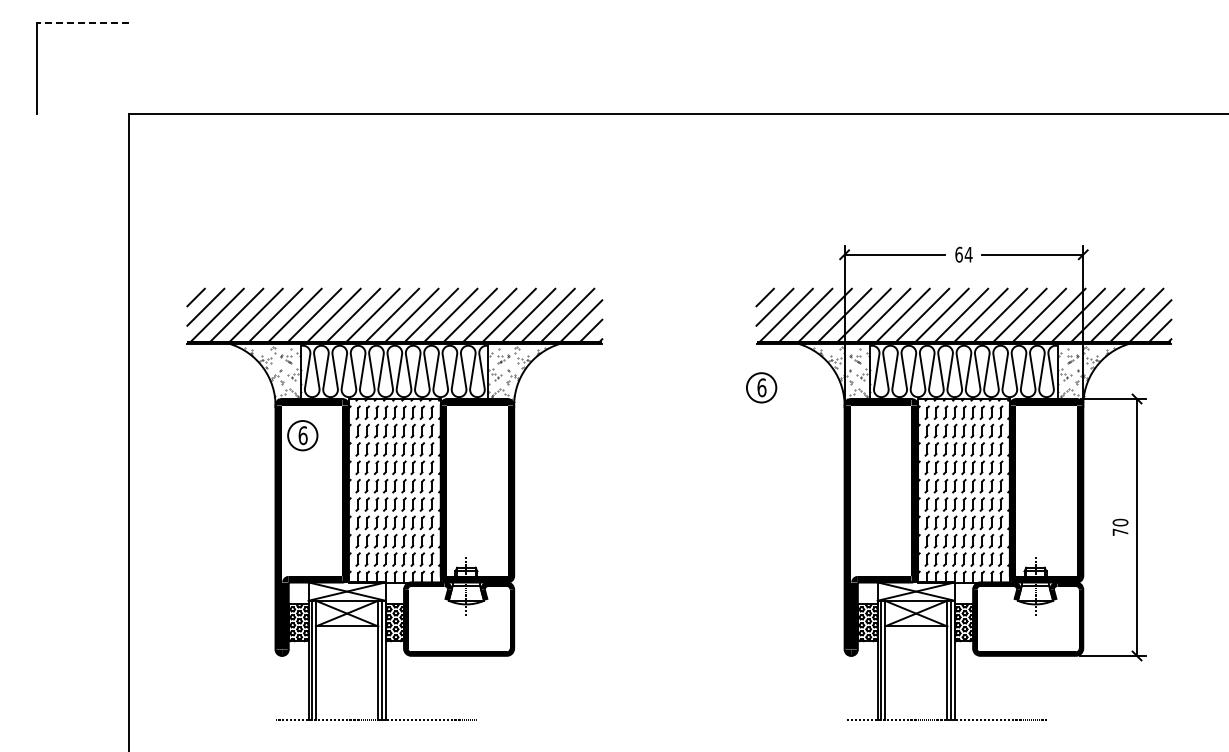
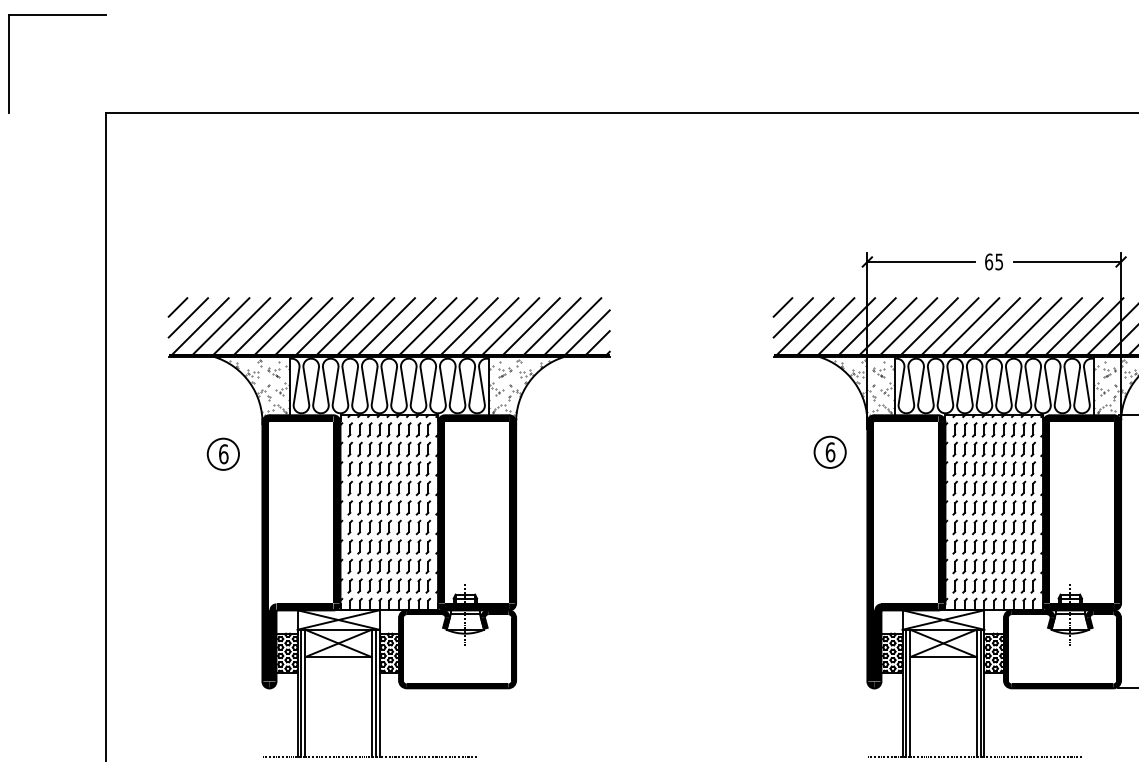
line: (82, 22) -> (57, 15), dashed -> solid
text: (968, 254) -> (999, 261), 64 -> 65
part: (761, 387) -> (830, 451), moved
part: (302, 435) -> (223, 454), moved

